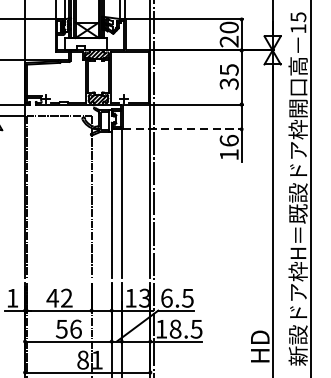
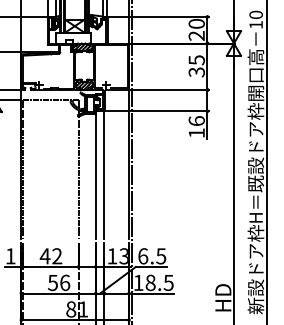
text: (297, 16) -> (255, 14), 15 -> 10
line: (183, 129) -> (157, 111), dashed -> solid

